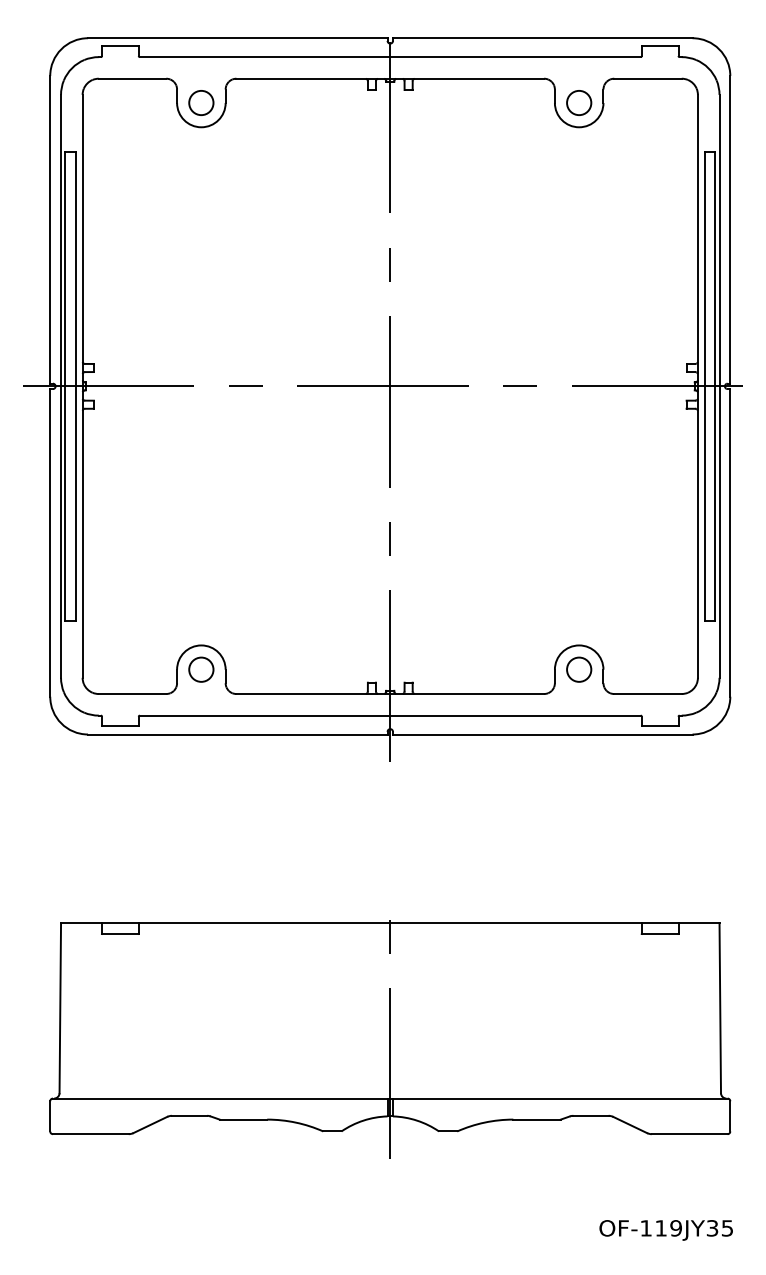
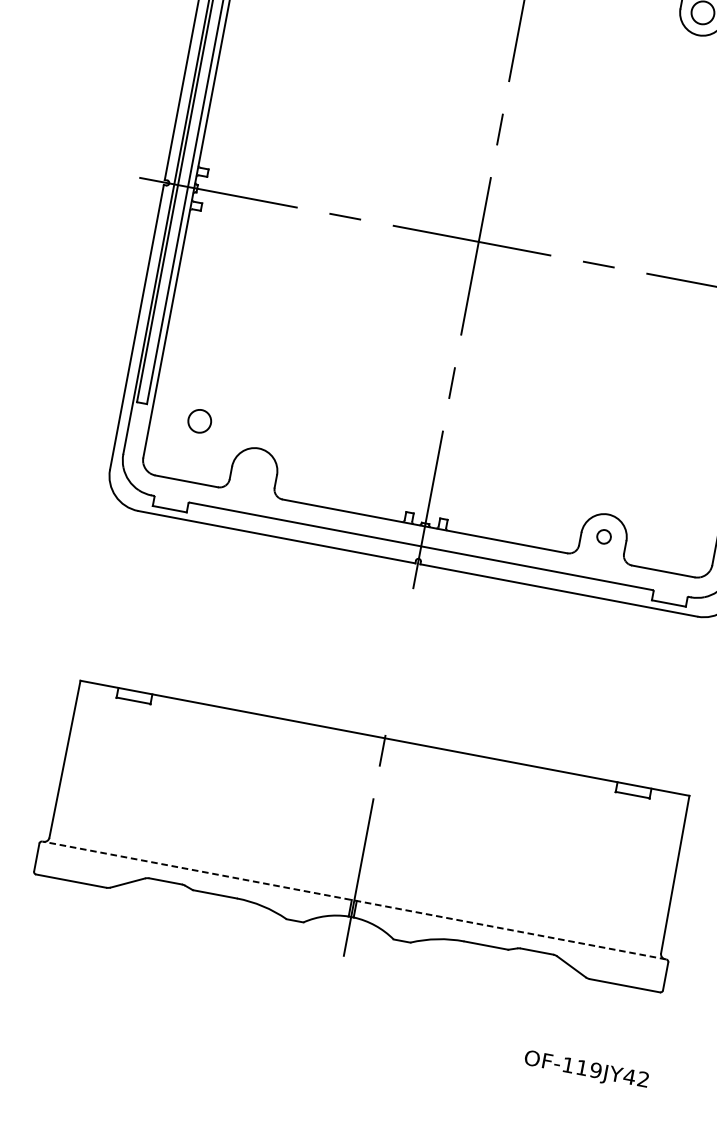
circle: (201, 669) -> (199, 421), moved
circle: (579, 669) -> (604, 536), size x0.6
line: (389, 1098) -> (353, 900), solid -> dashed
text: (719, 1228) -> (636, 1078), OF-119JY35 -> OF-119JY42

